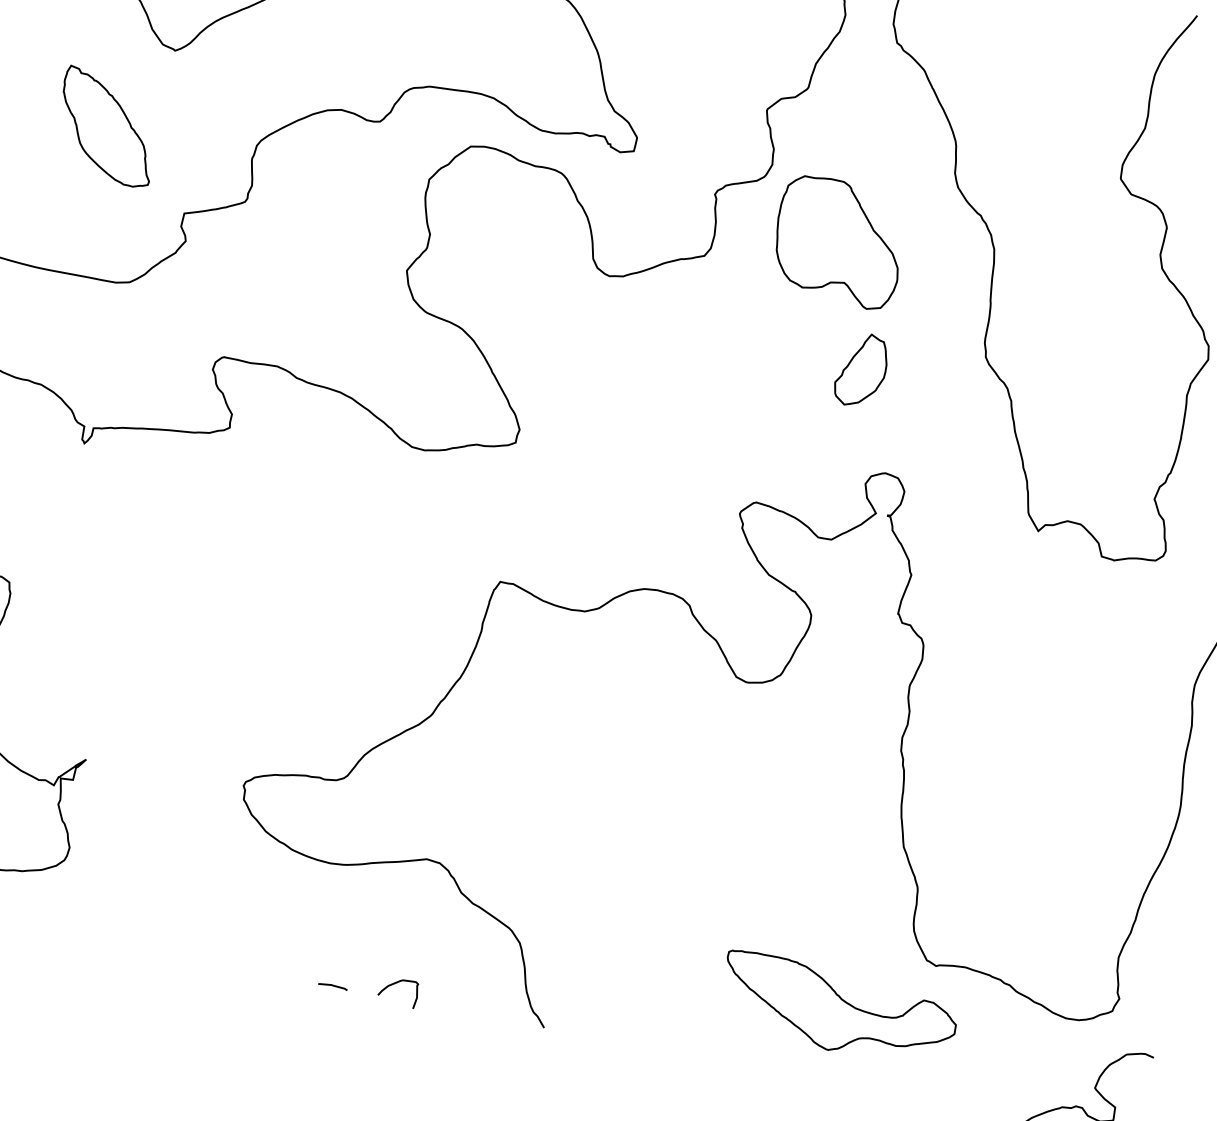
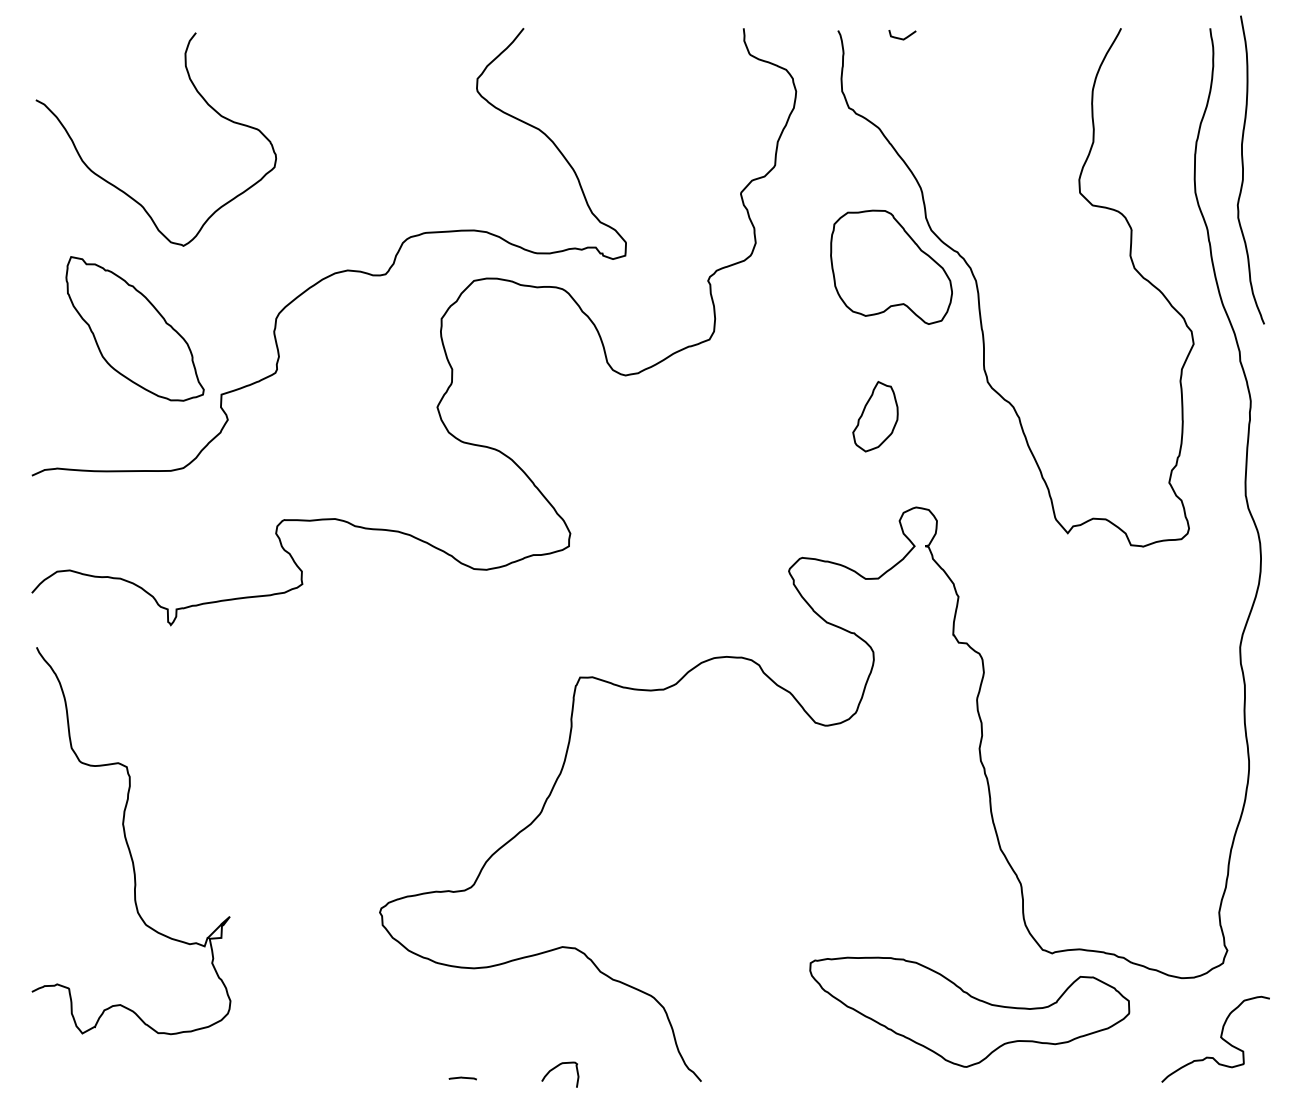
part: (107, 126) -> (134, 328), size x1.43
part: (839, 241) -> (891, 266), moved
curve: (332, 986) -> (462, 1078), moved
part: (838, 1009) -> (969, 1011), size x1.43

